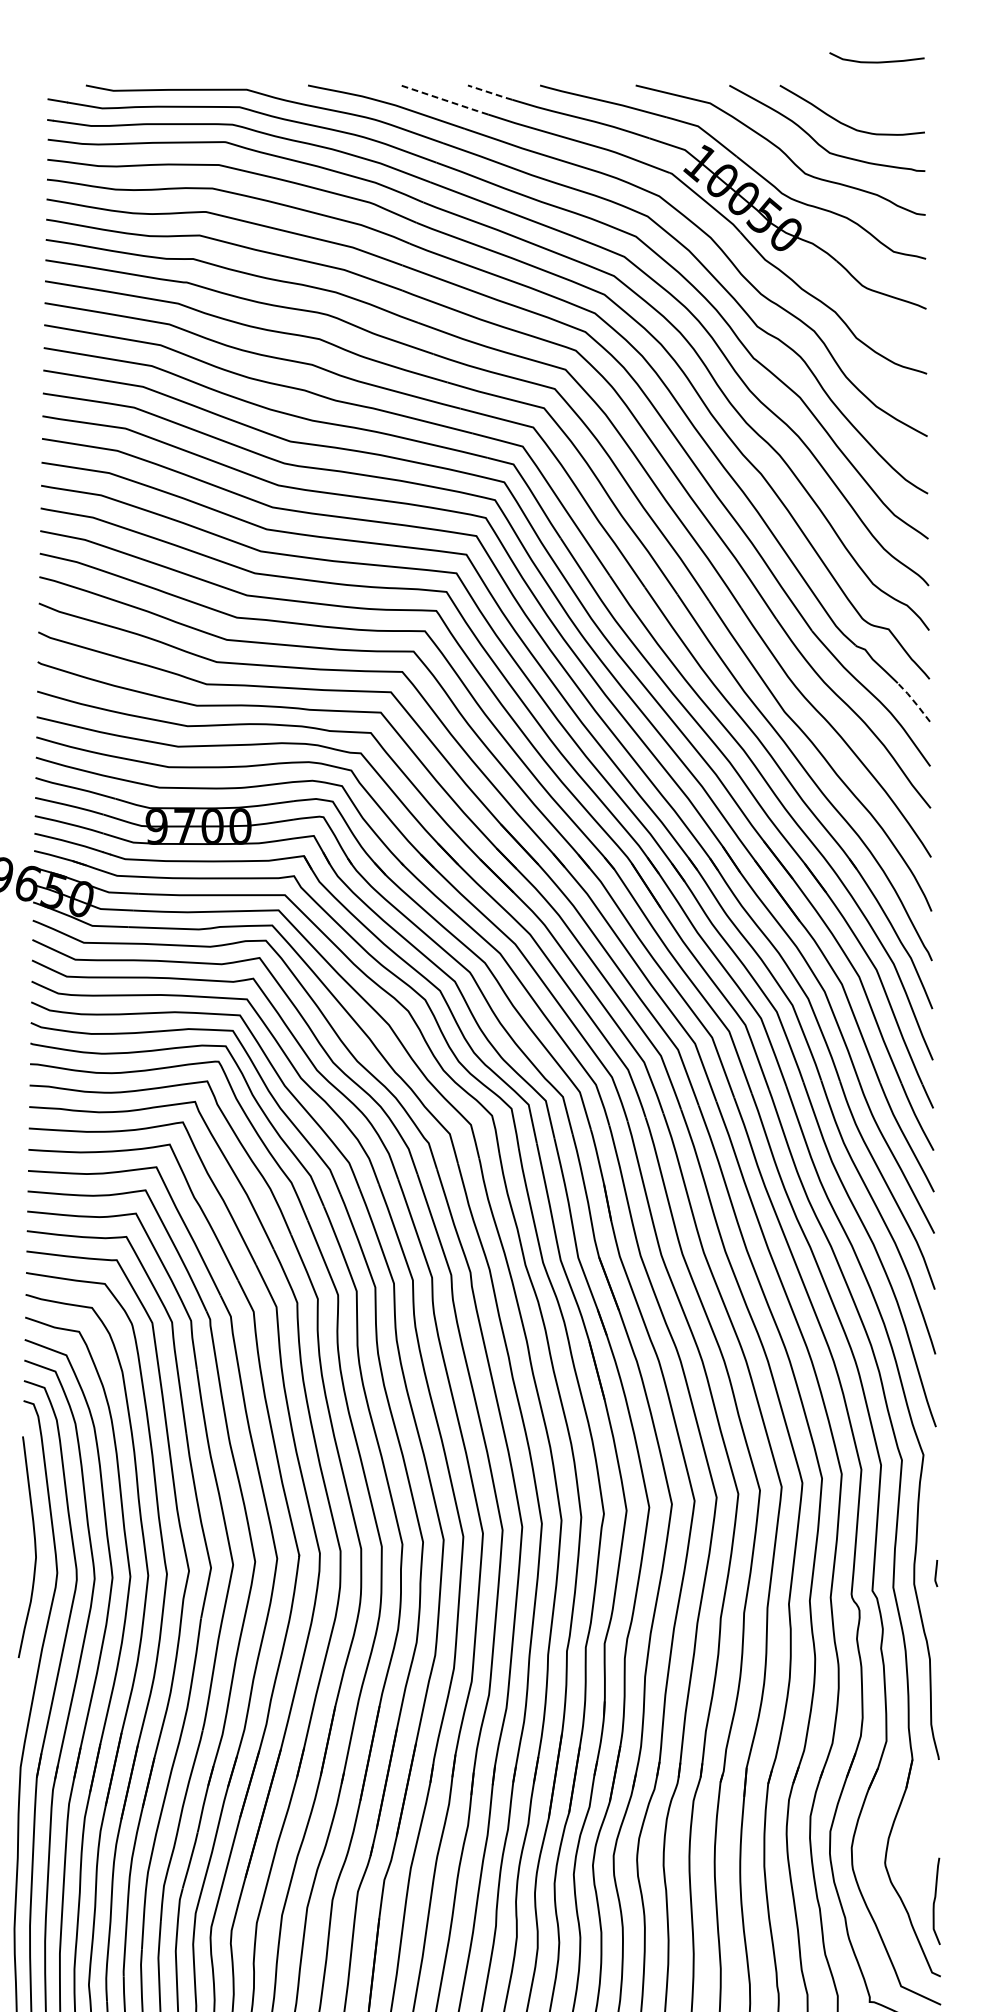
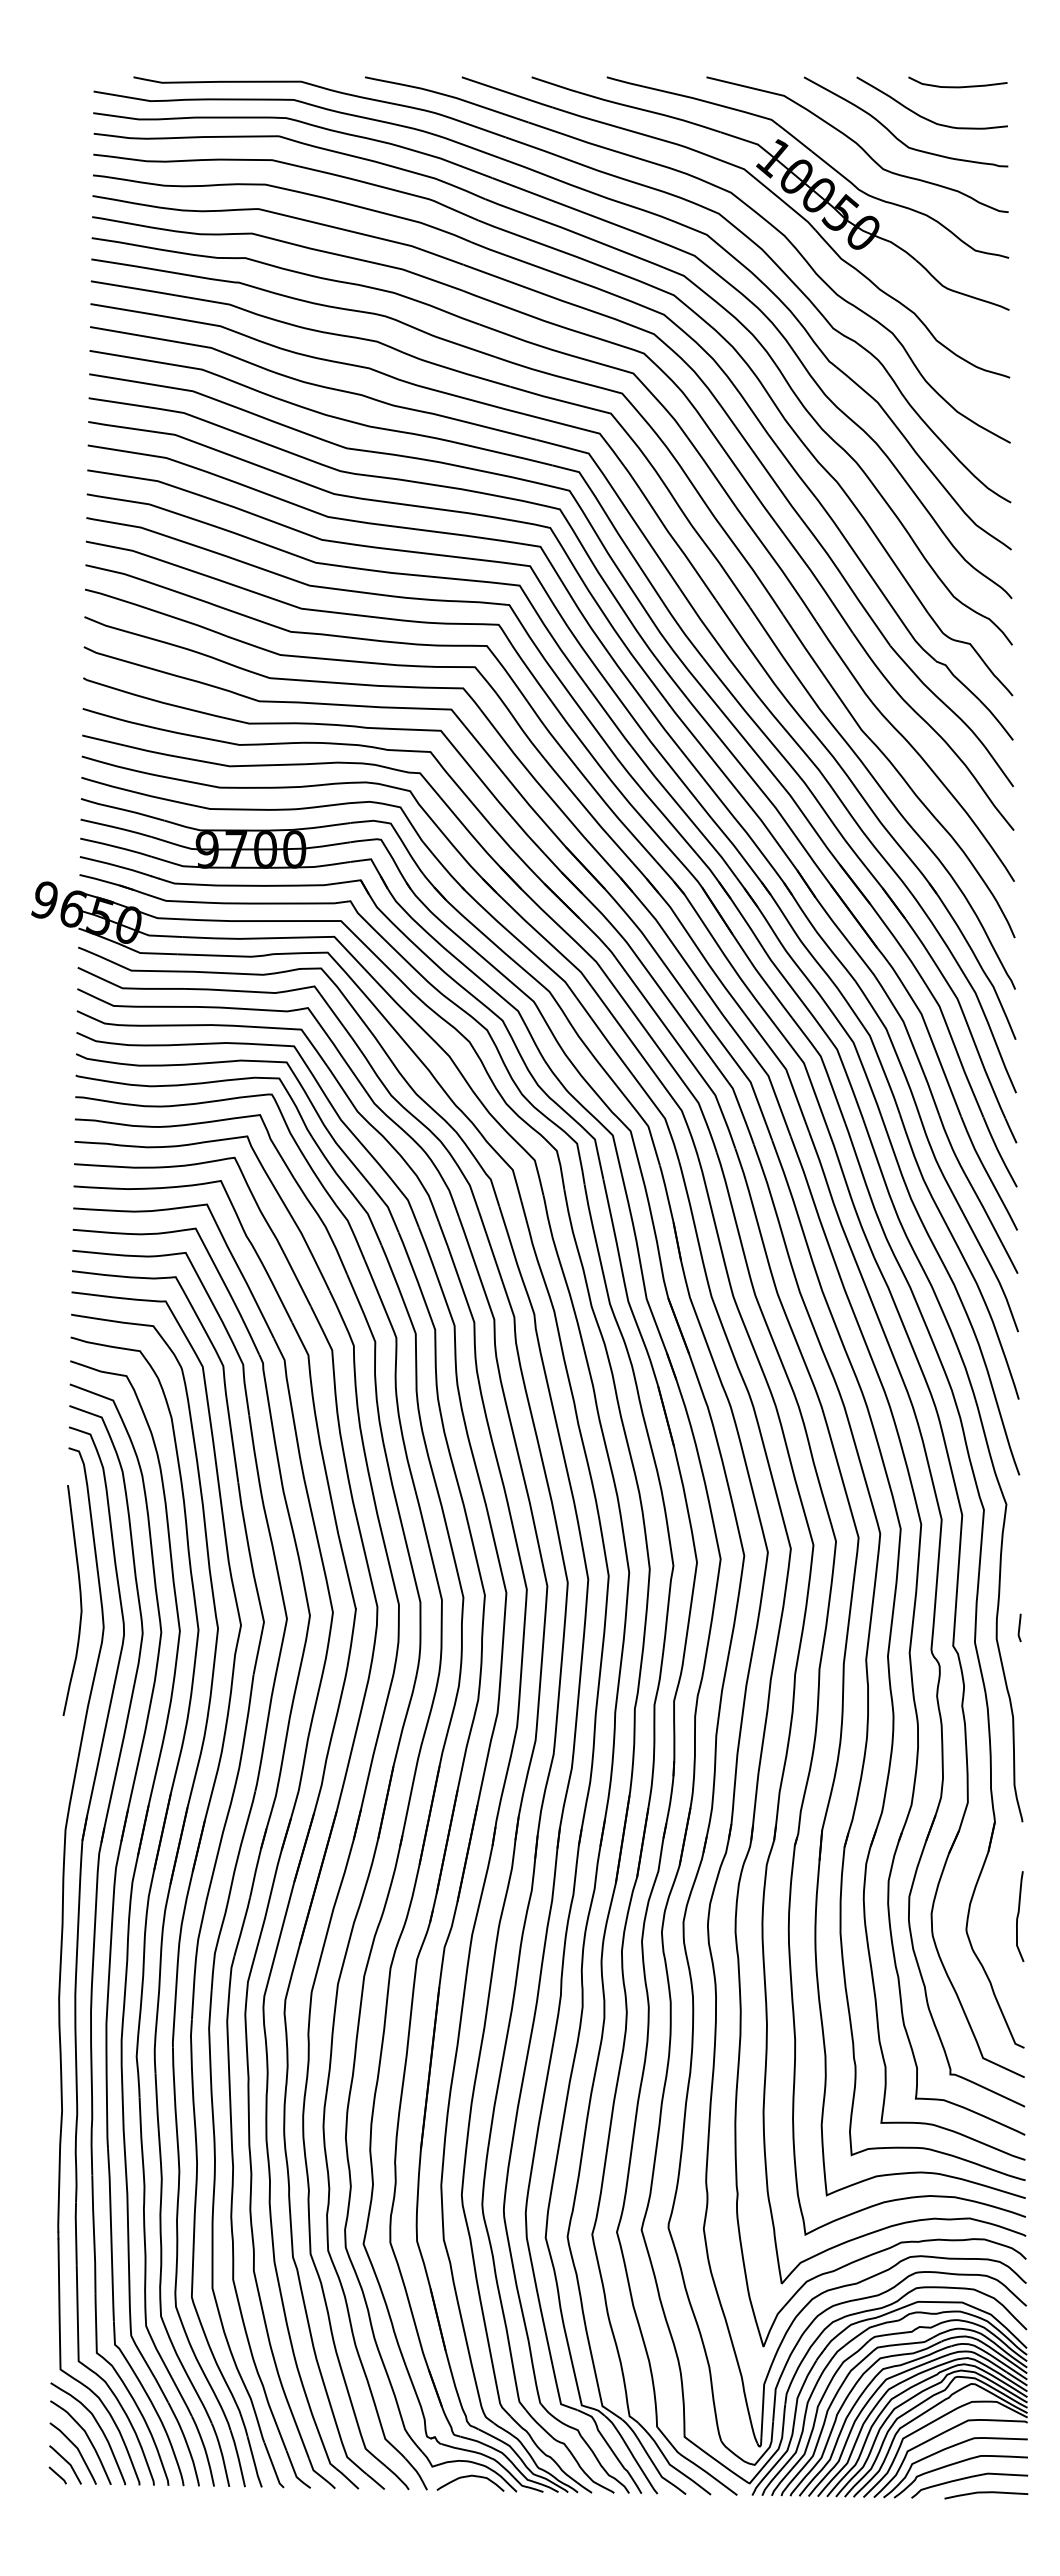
curve: (876, 61) -> (957, 86), moved
line: (489, 92) -> (554, 84), dashed -> solid
line: (444, 100) -> (507, 92), dashed -> solid
line: (914, 701) -> (996, 719), dashed -> solid
curve: (935, 1901) -> (1018, 1916), moved

